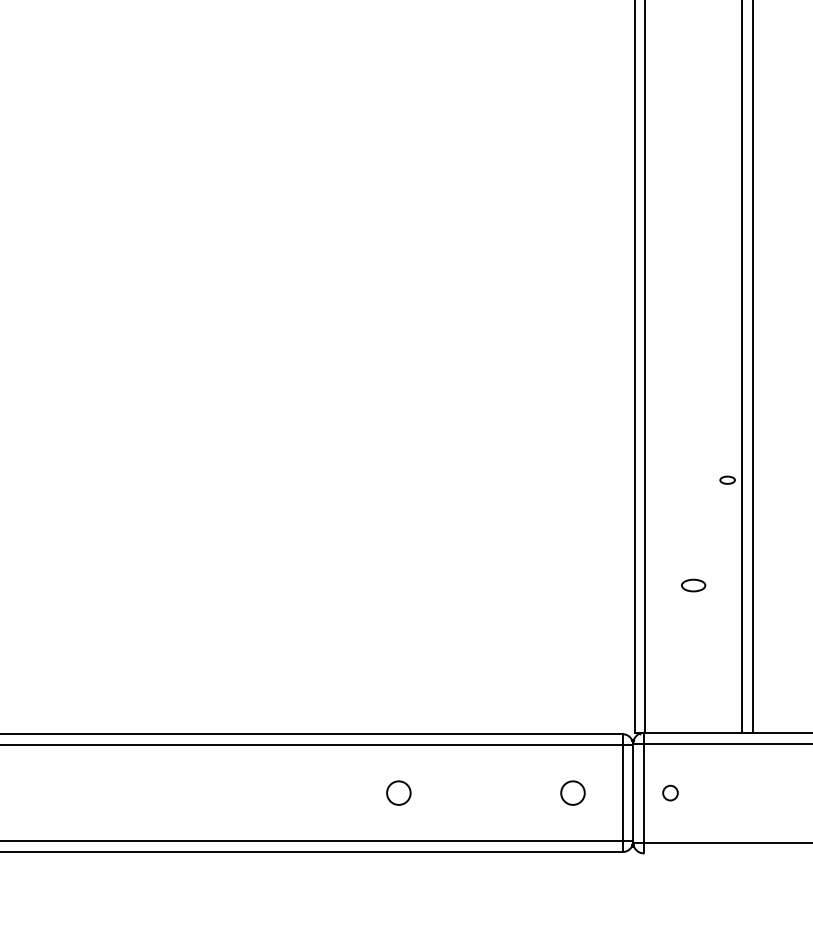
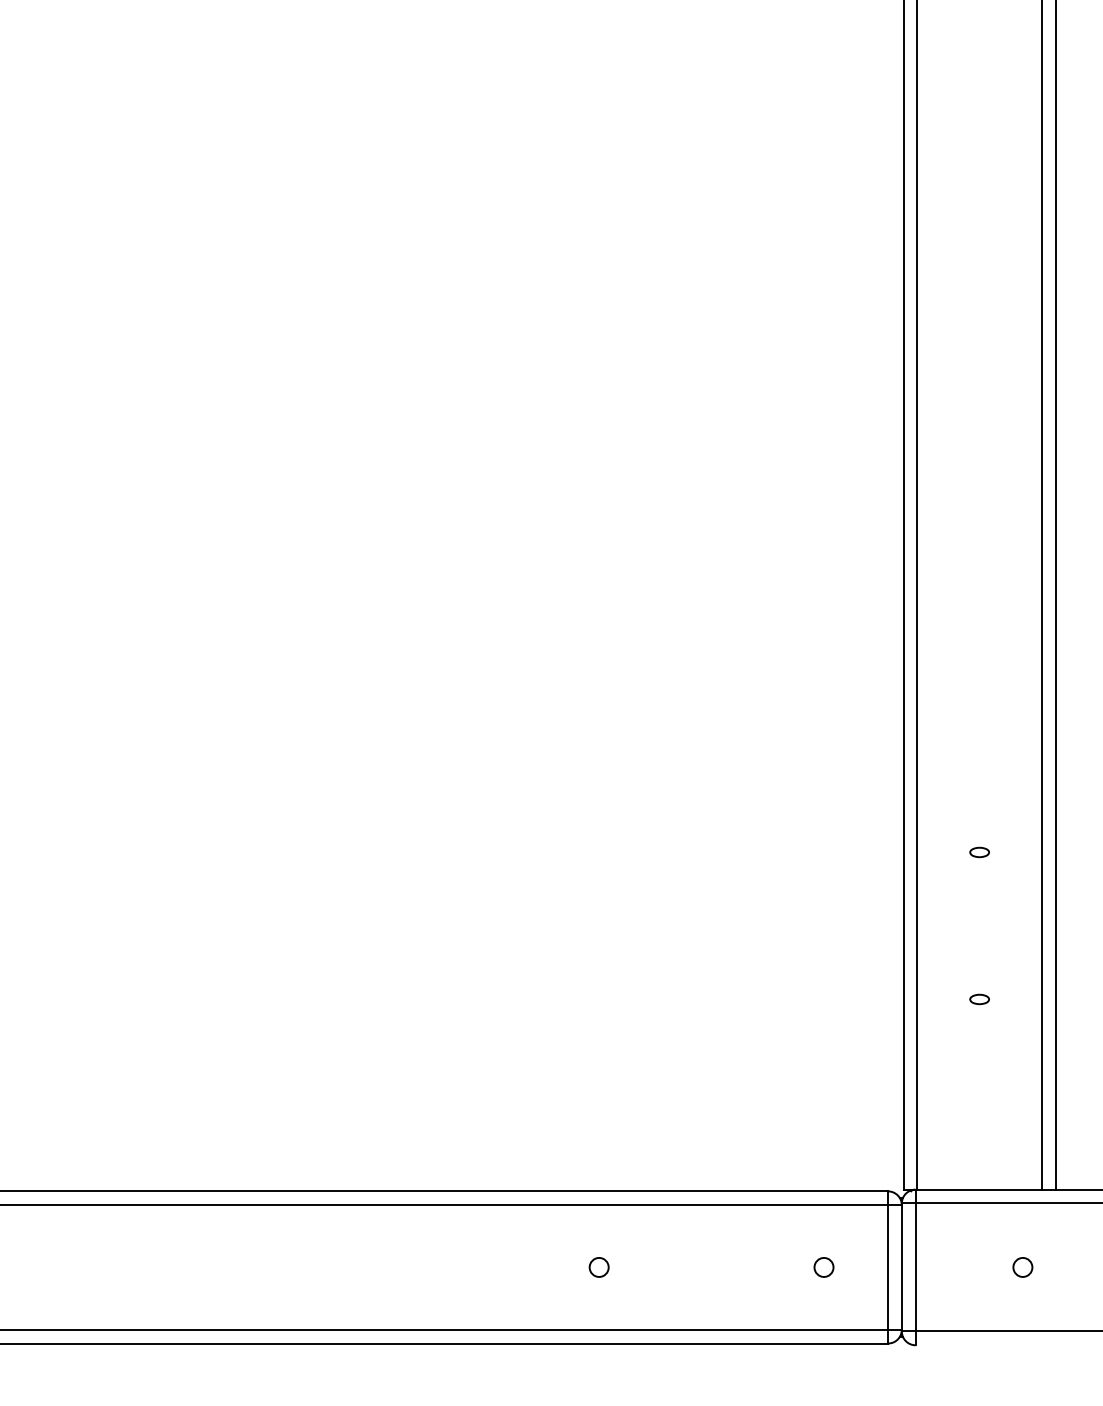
part: (727, 480) -> (979, 852), moved
part: (693, 585) -> (979, 999), size x0.62
circle: (398, 792) -> (598, 1266), size x0.62
circle: (572, 792) -> (823, 1266), size x0.62
circle: (670, 793) -> (1022, 1267), moved

